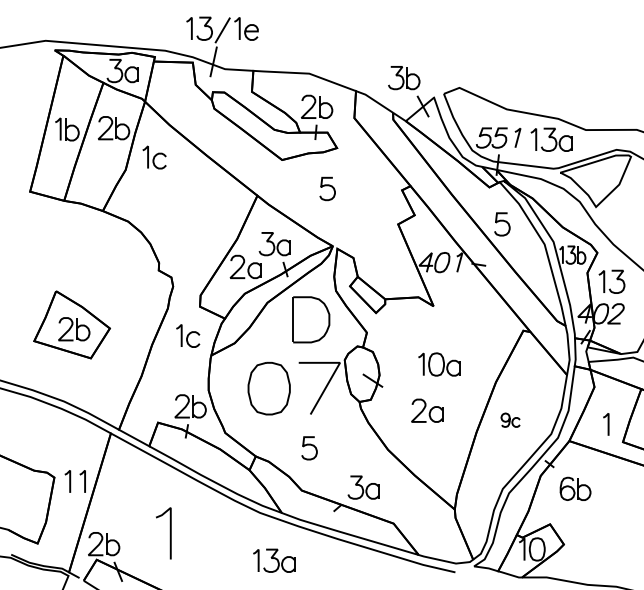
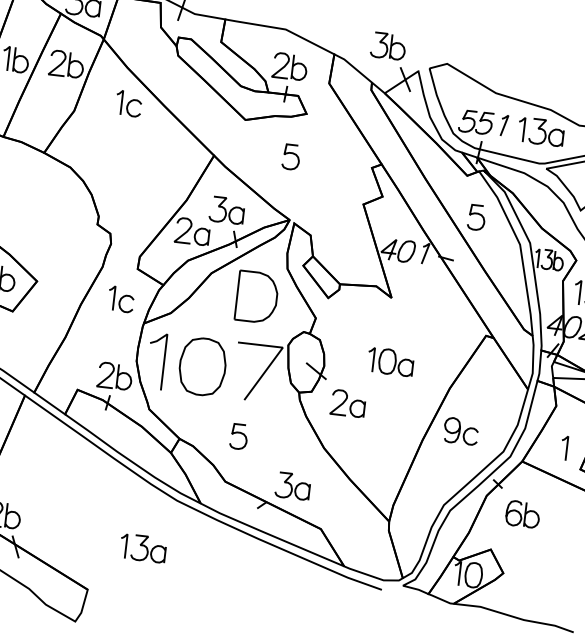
part: (154, 157) -> (128, 103), moved
part: (427, 410) -> (348, 403), moved
part: (510, 420) -> (460, 431), size x1.67
line: (169, 533) -> (162, 362), moved
part: (274, 560) -> (143, 548), moved

